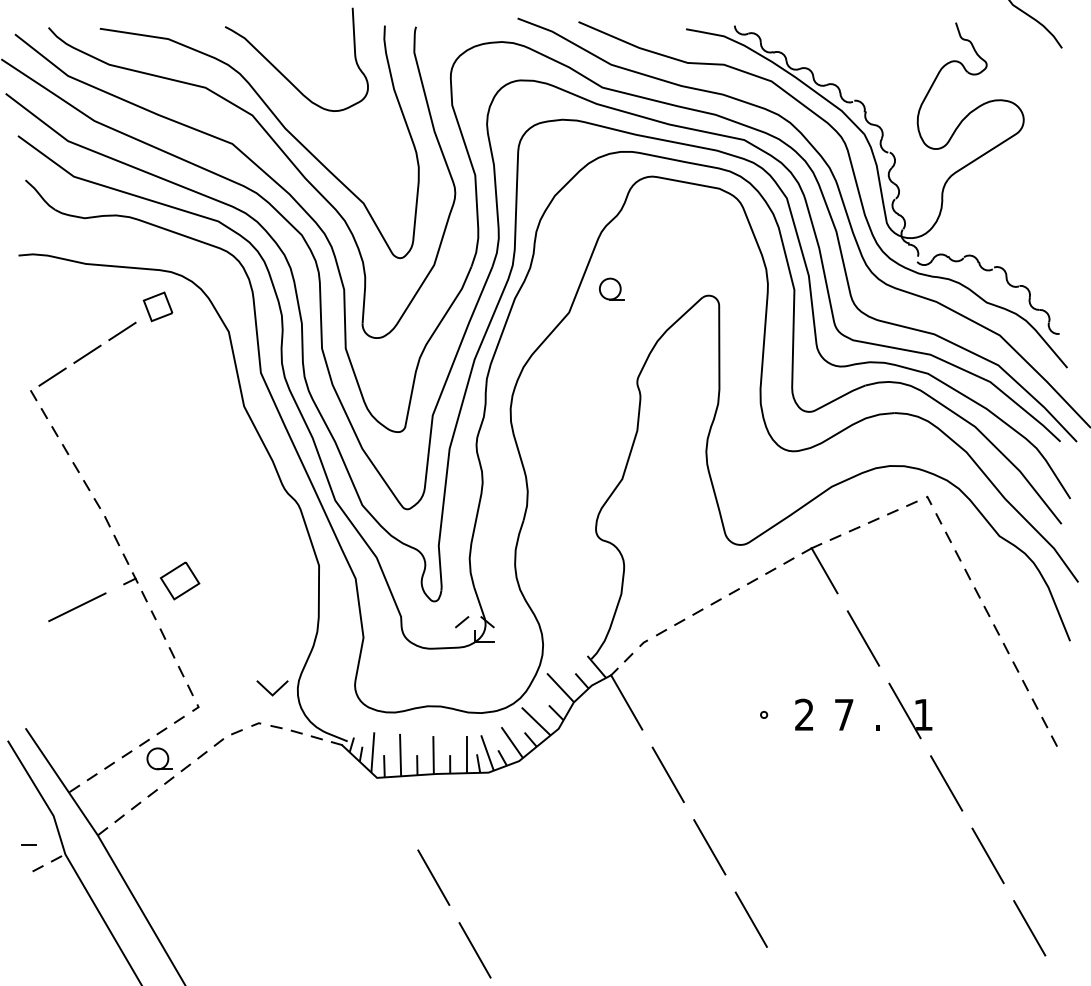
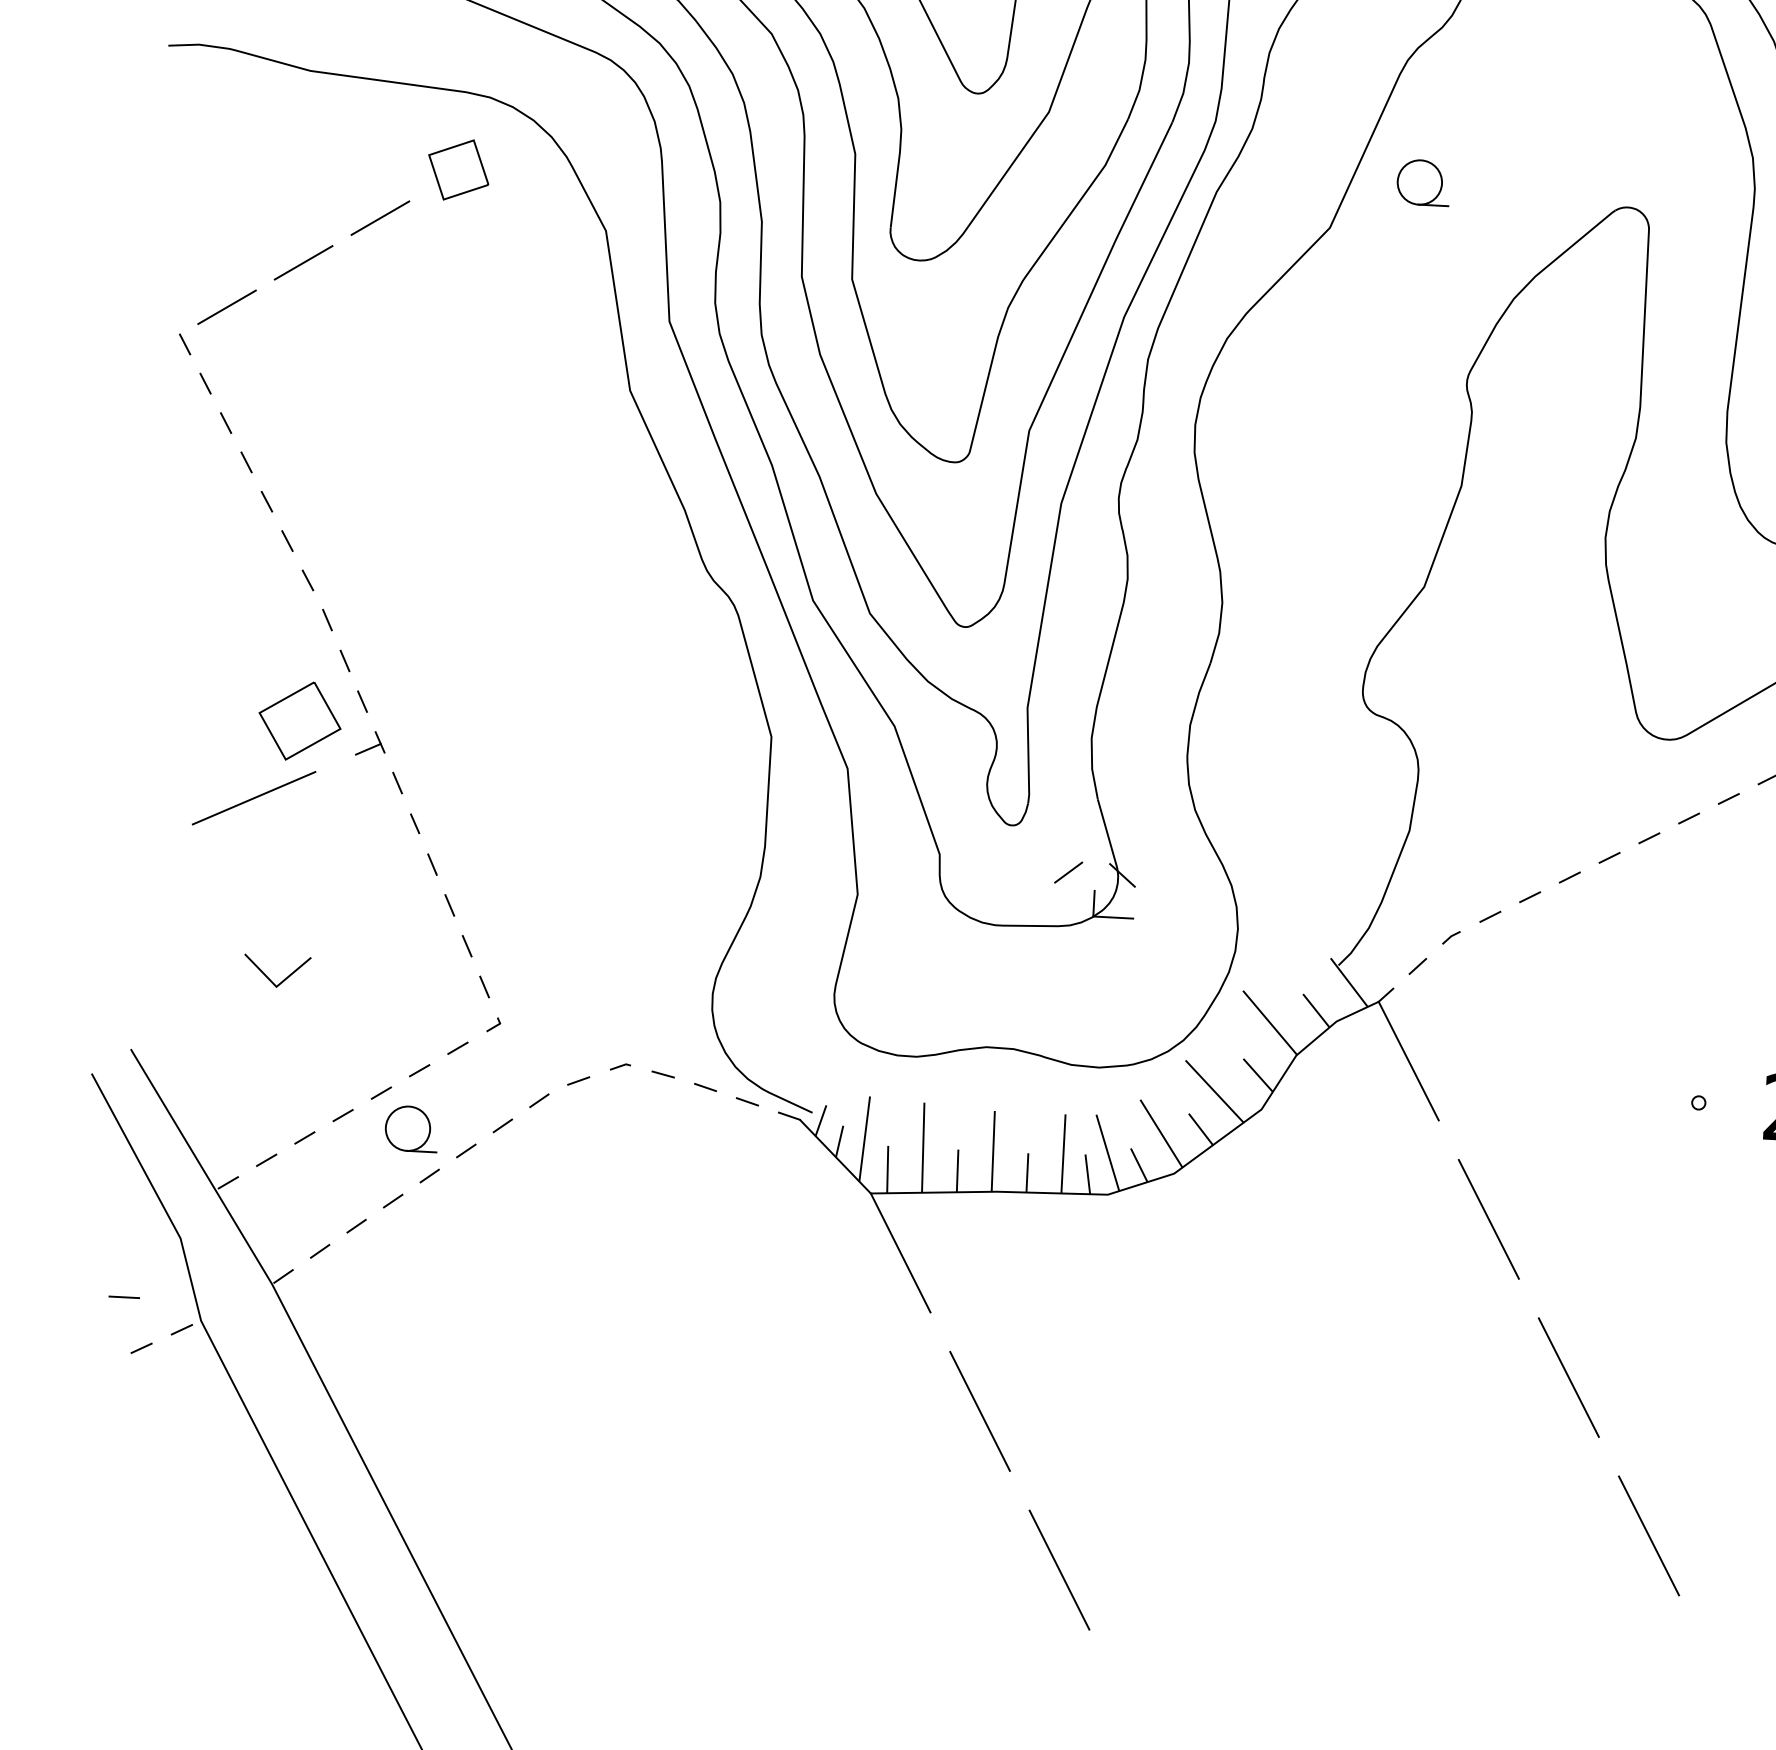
part: (179, 580) -> (298, 720), moved
line: (269, 691) -> (270, 978), moved
line: (392, 804) -> (900, 1251), added

